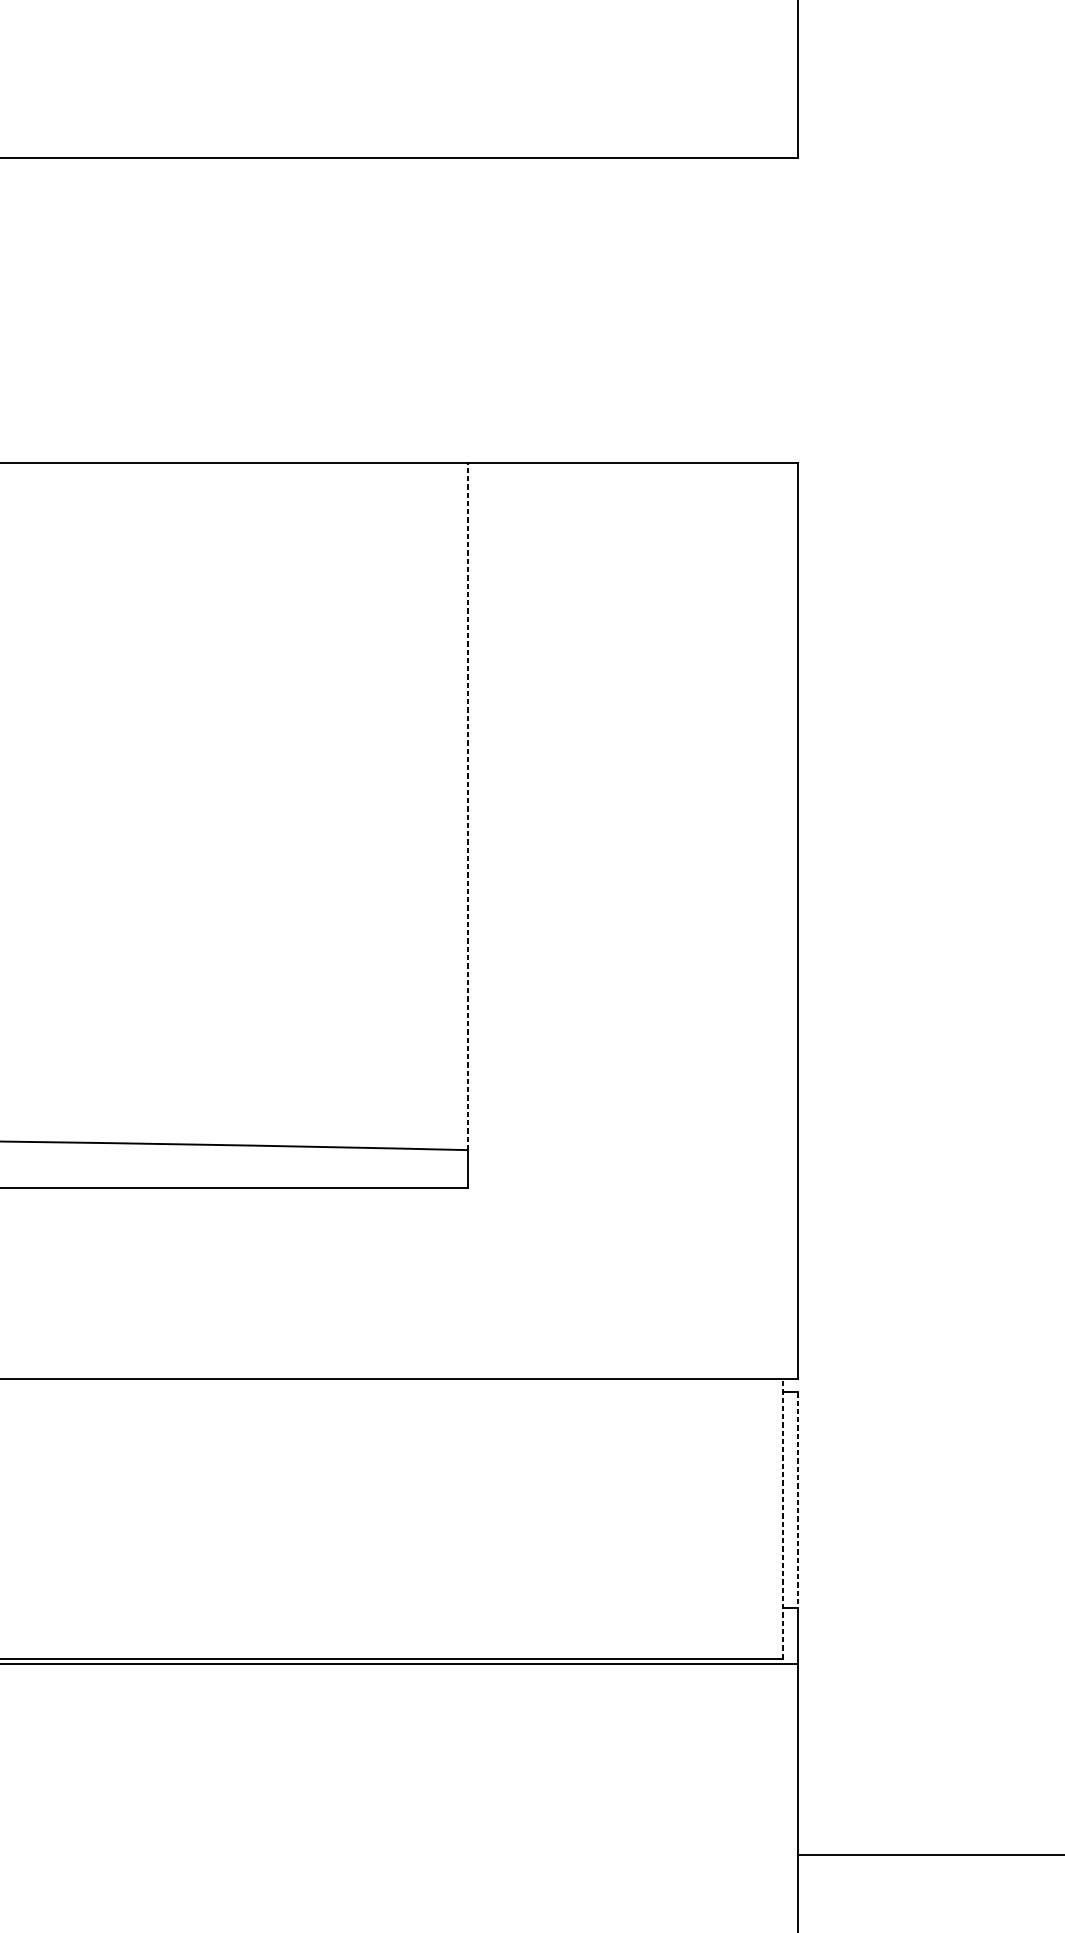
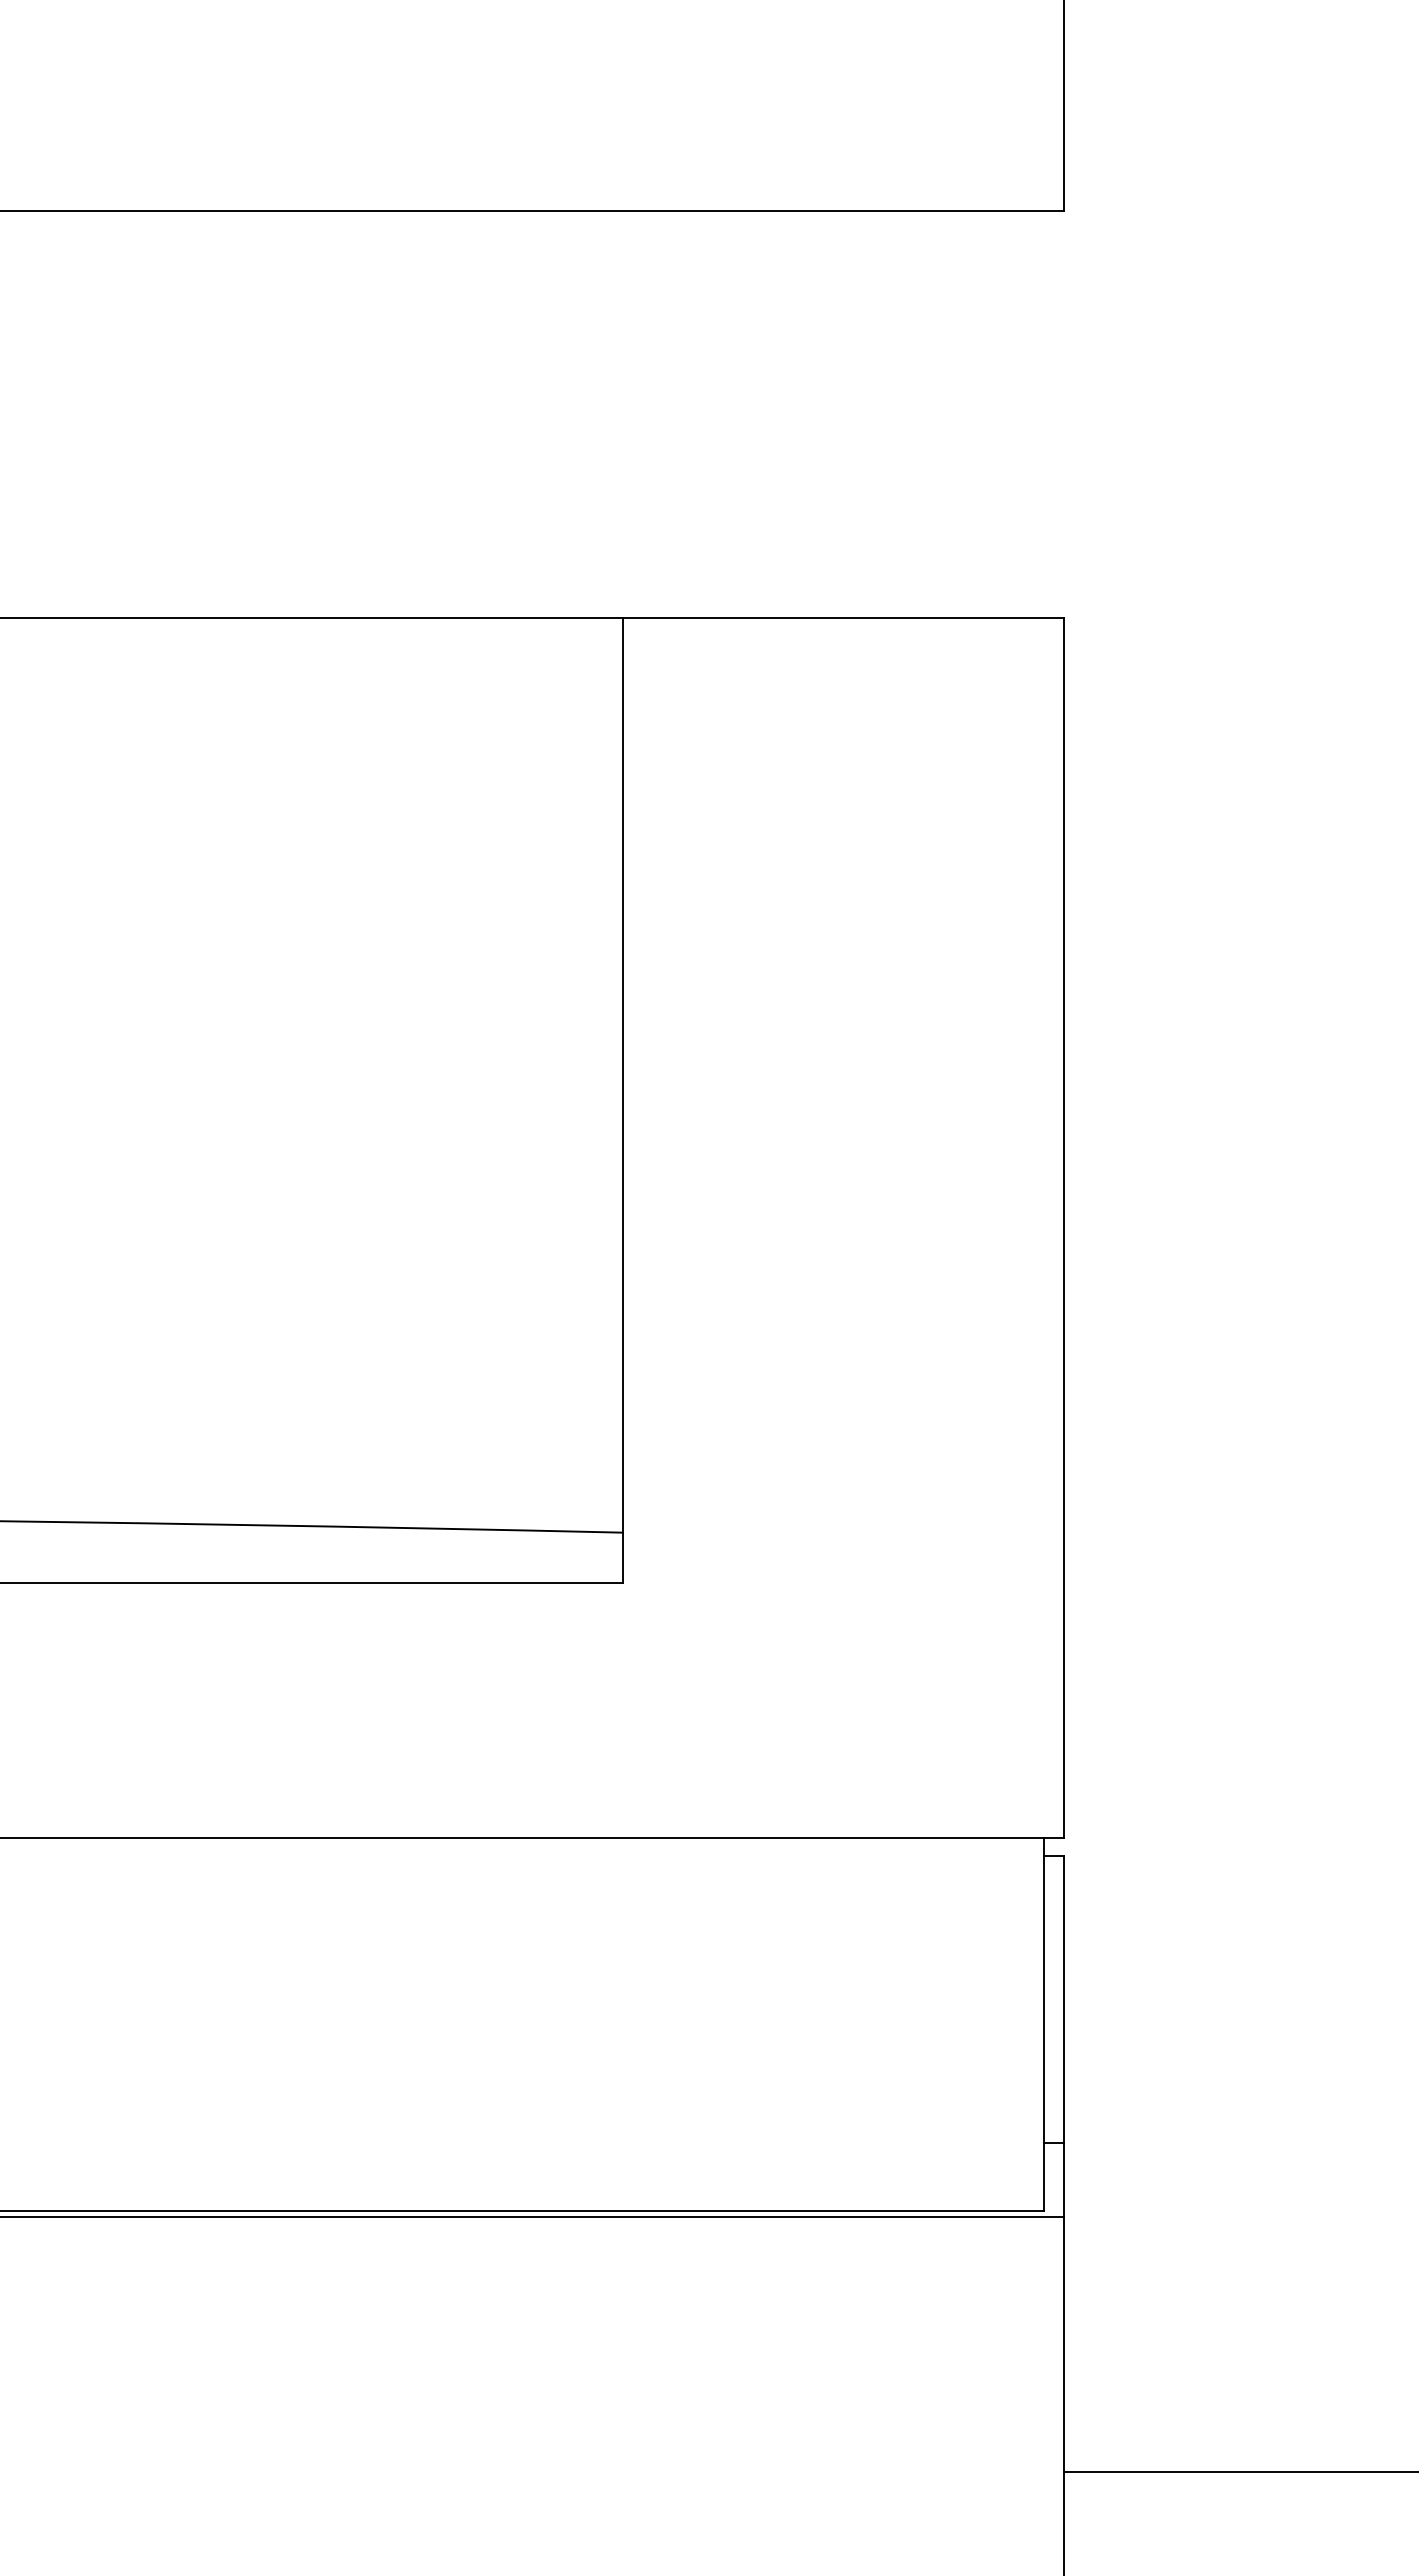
line: (467, 807) -> (623, 1075), dashed -> solid
line: (798, 1500) -> (1063, 1999), dashed -> solid
line: (783, 1518) -> (1043, 2023), dashed -> solid

